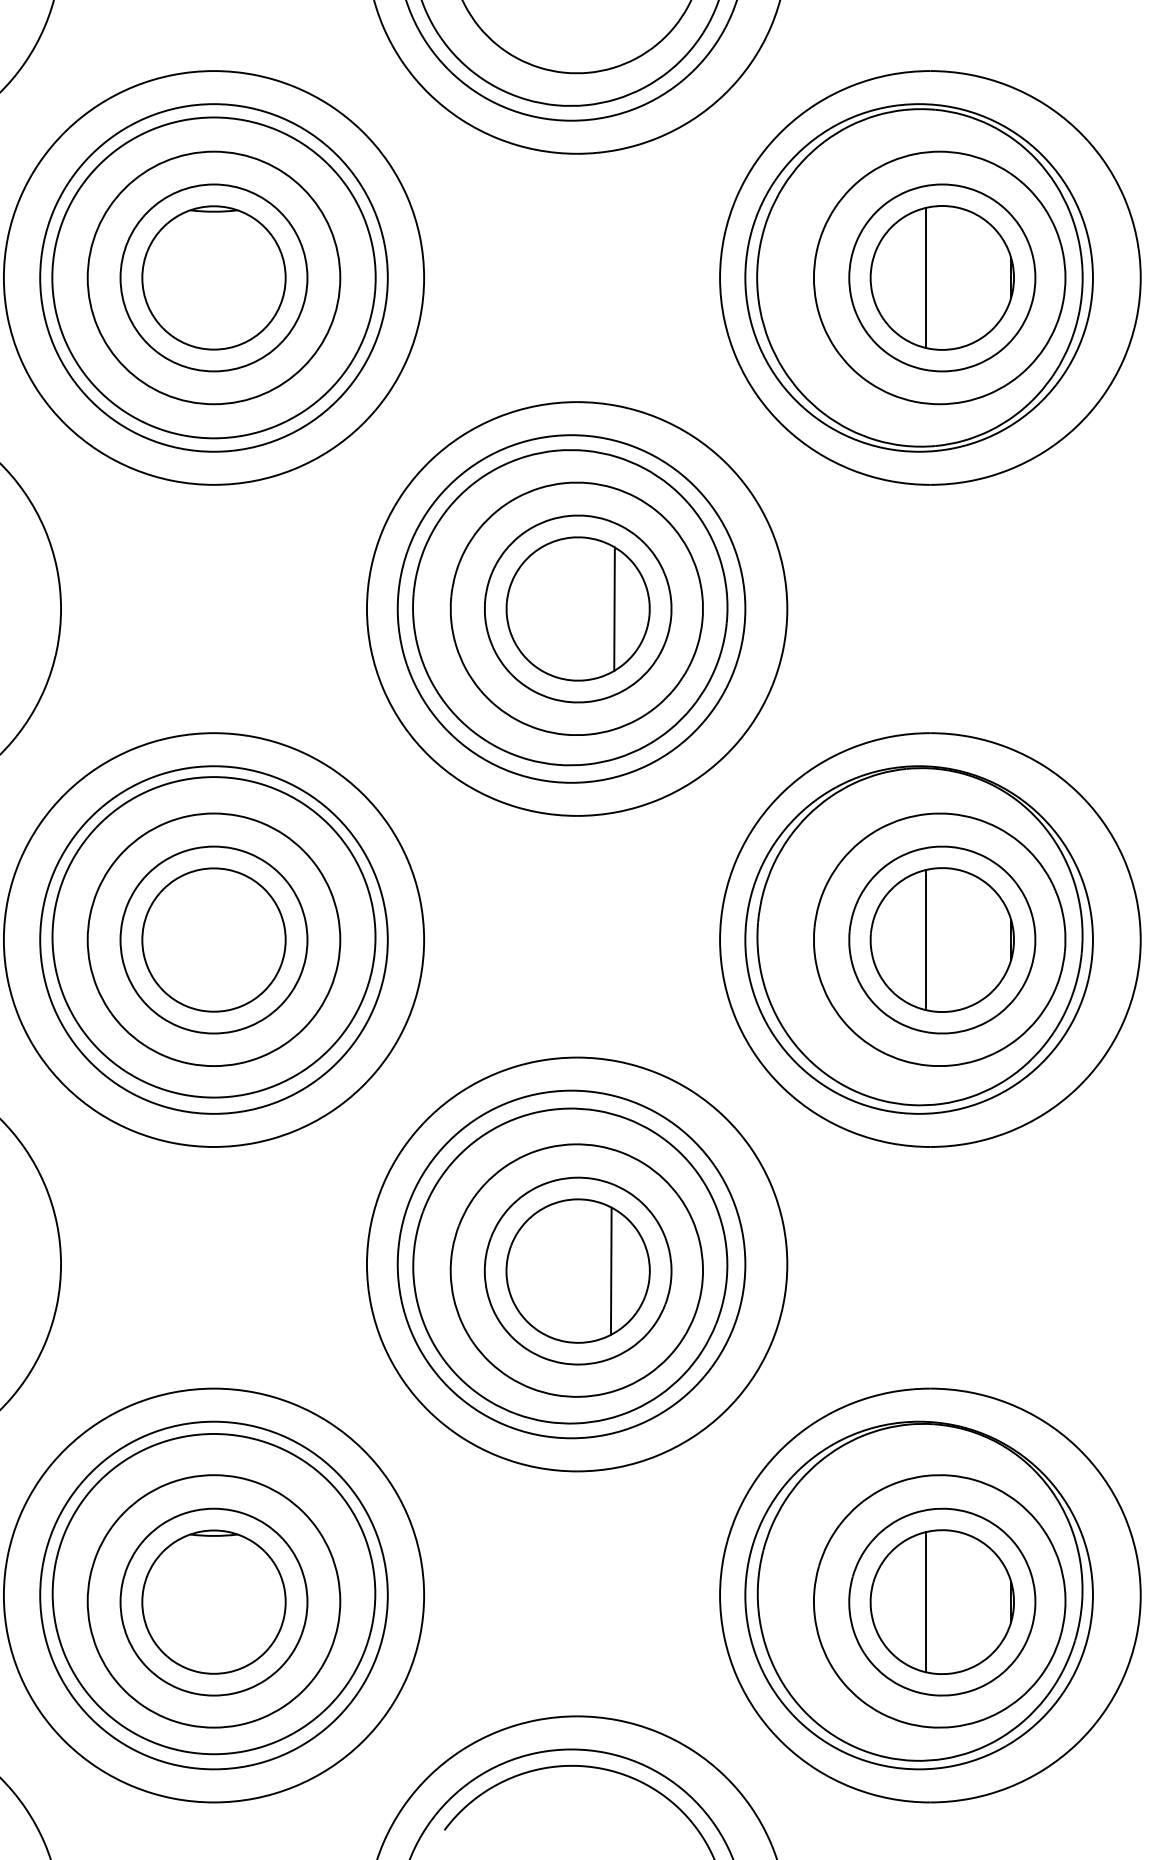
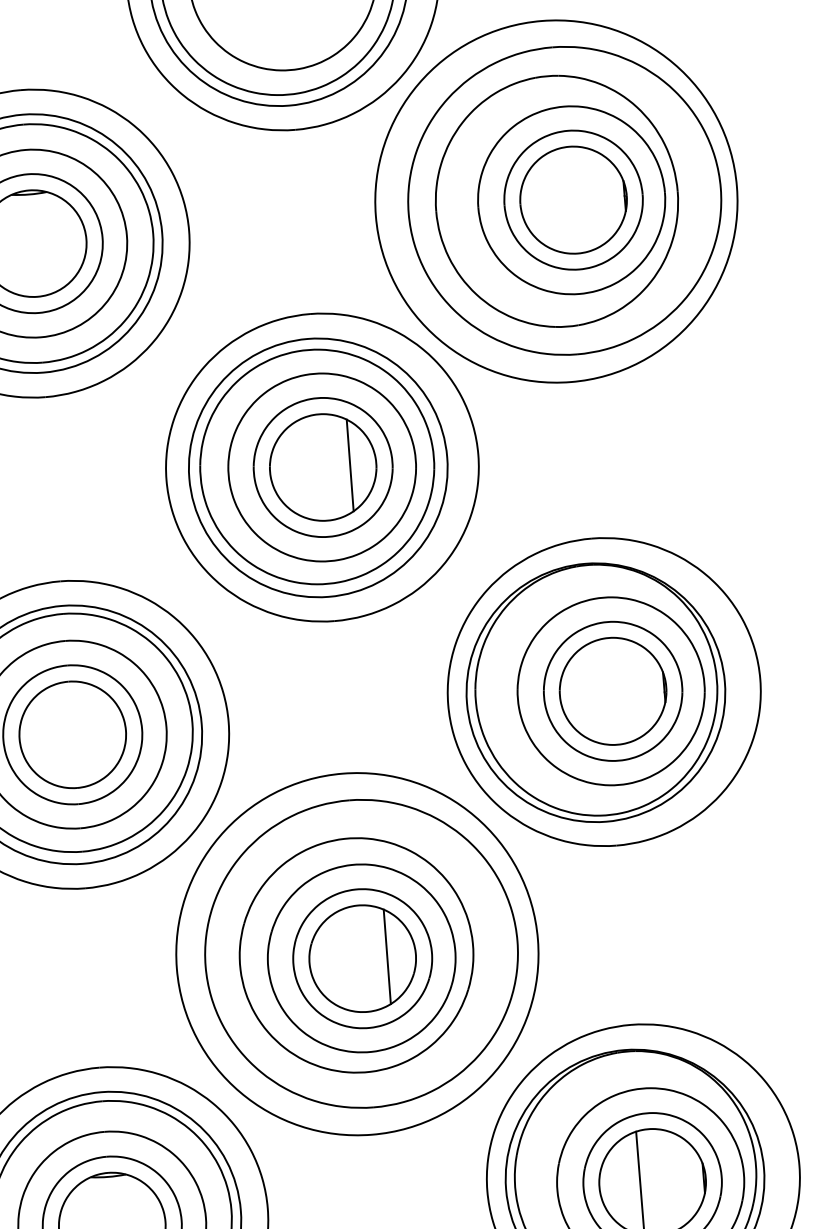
circle: (918, 277) -> (555, 201), size x1.4
line: (925, 277) -> (561, 200), removed
line: (925, 940) -> (600, 692), removed
circle: (571, 1264) -> (357, 954), size x1.4

